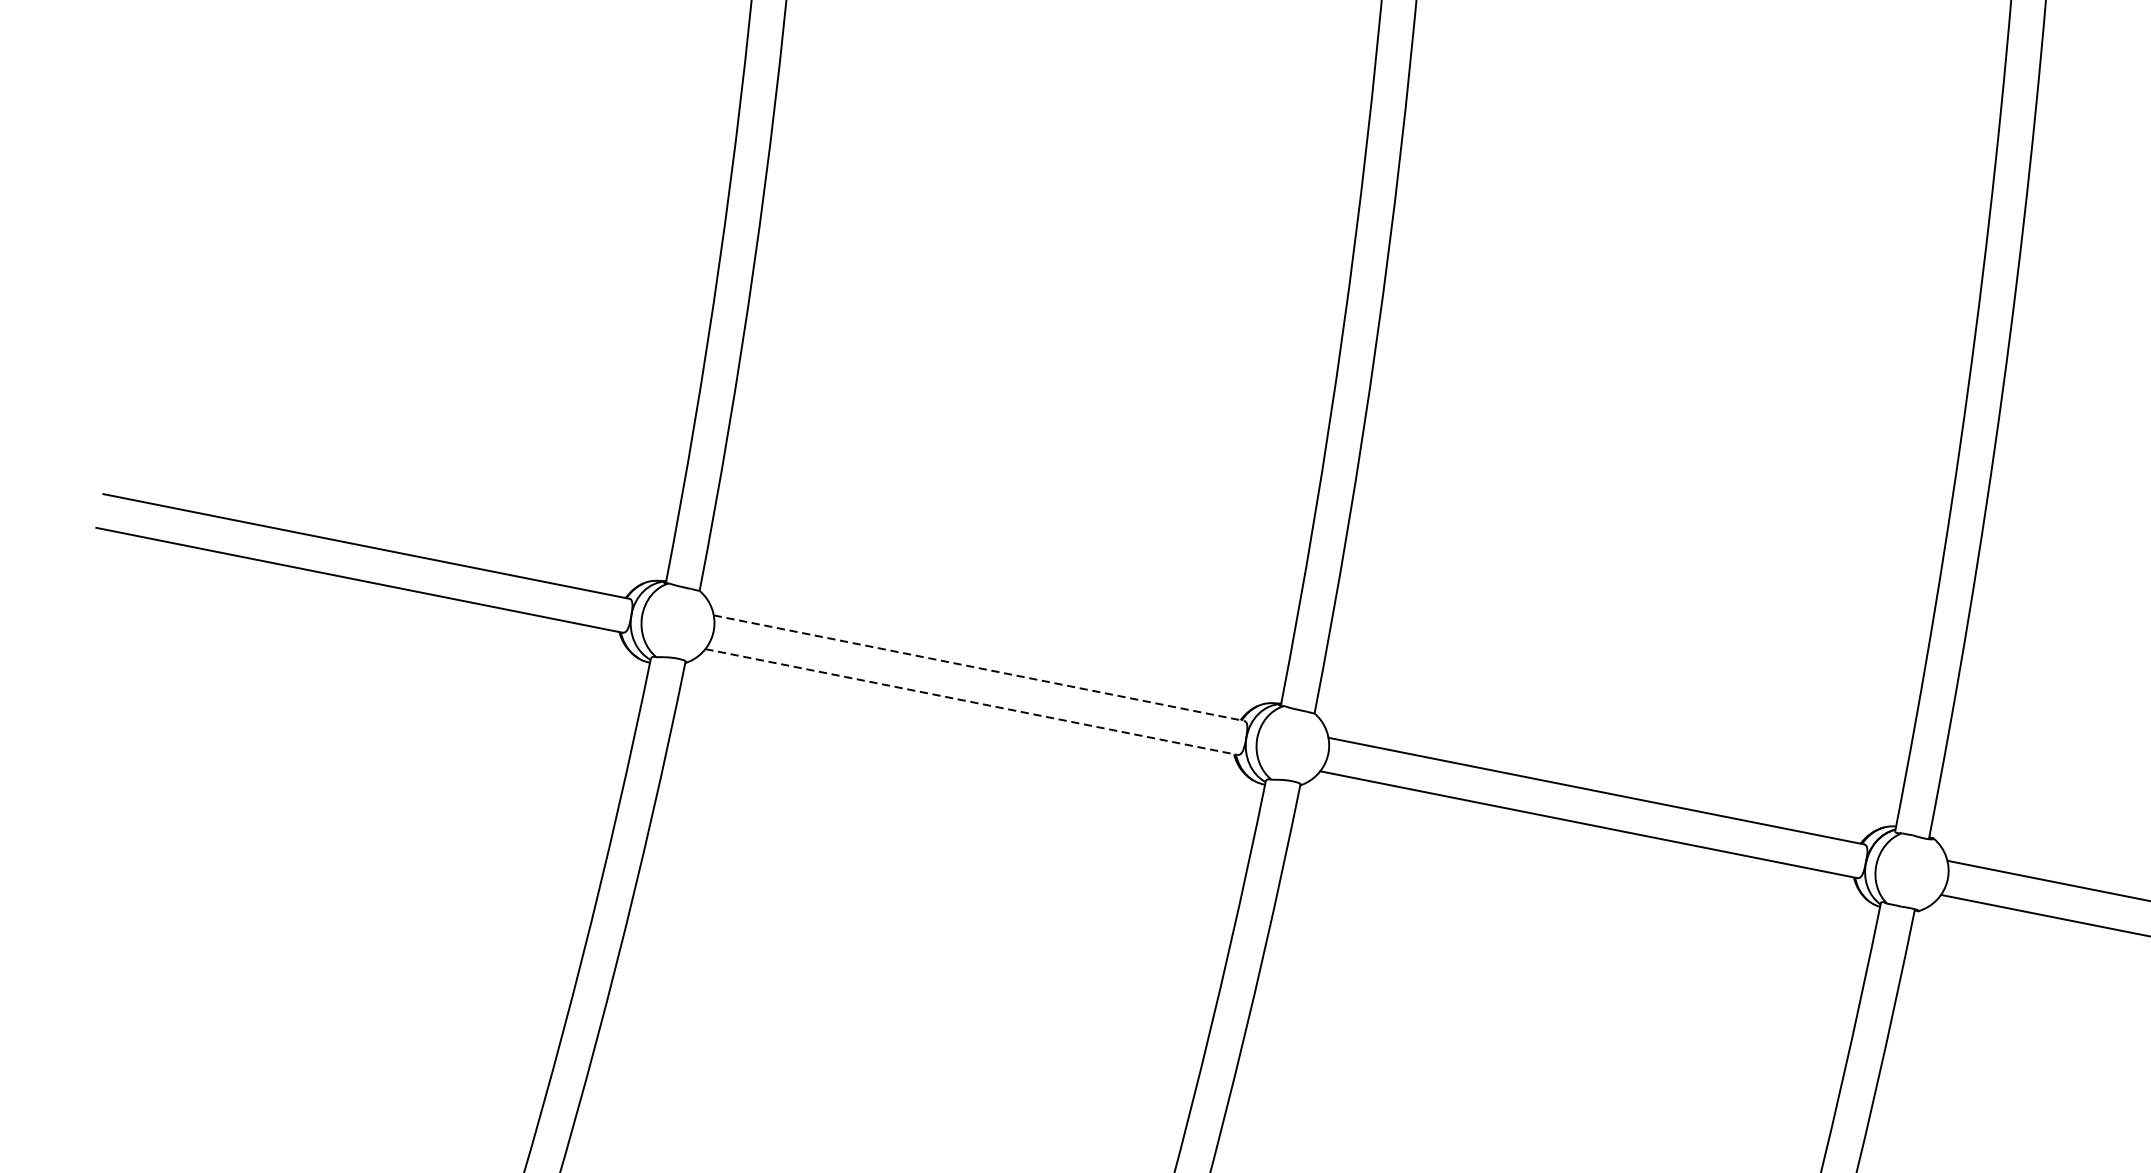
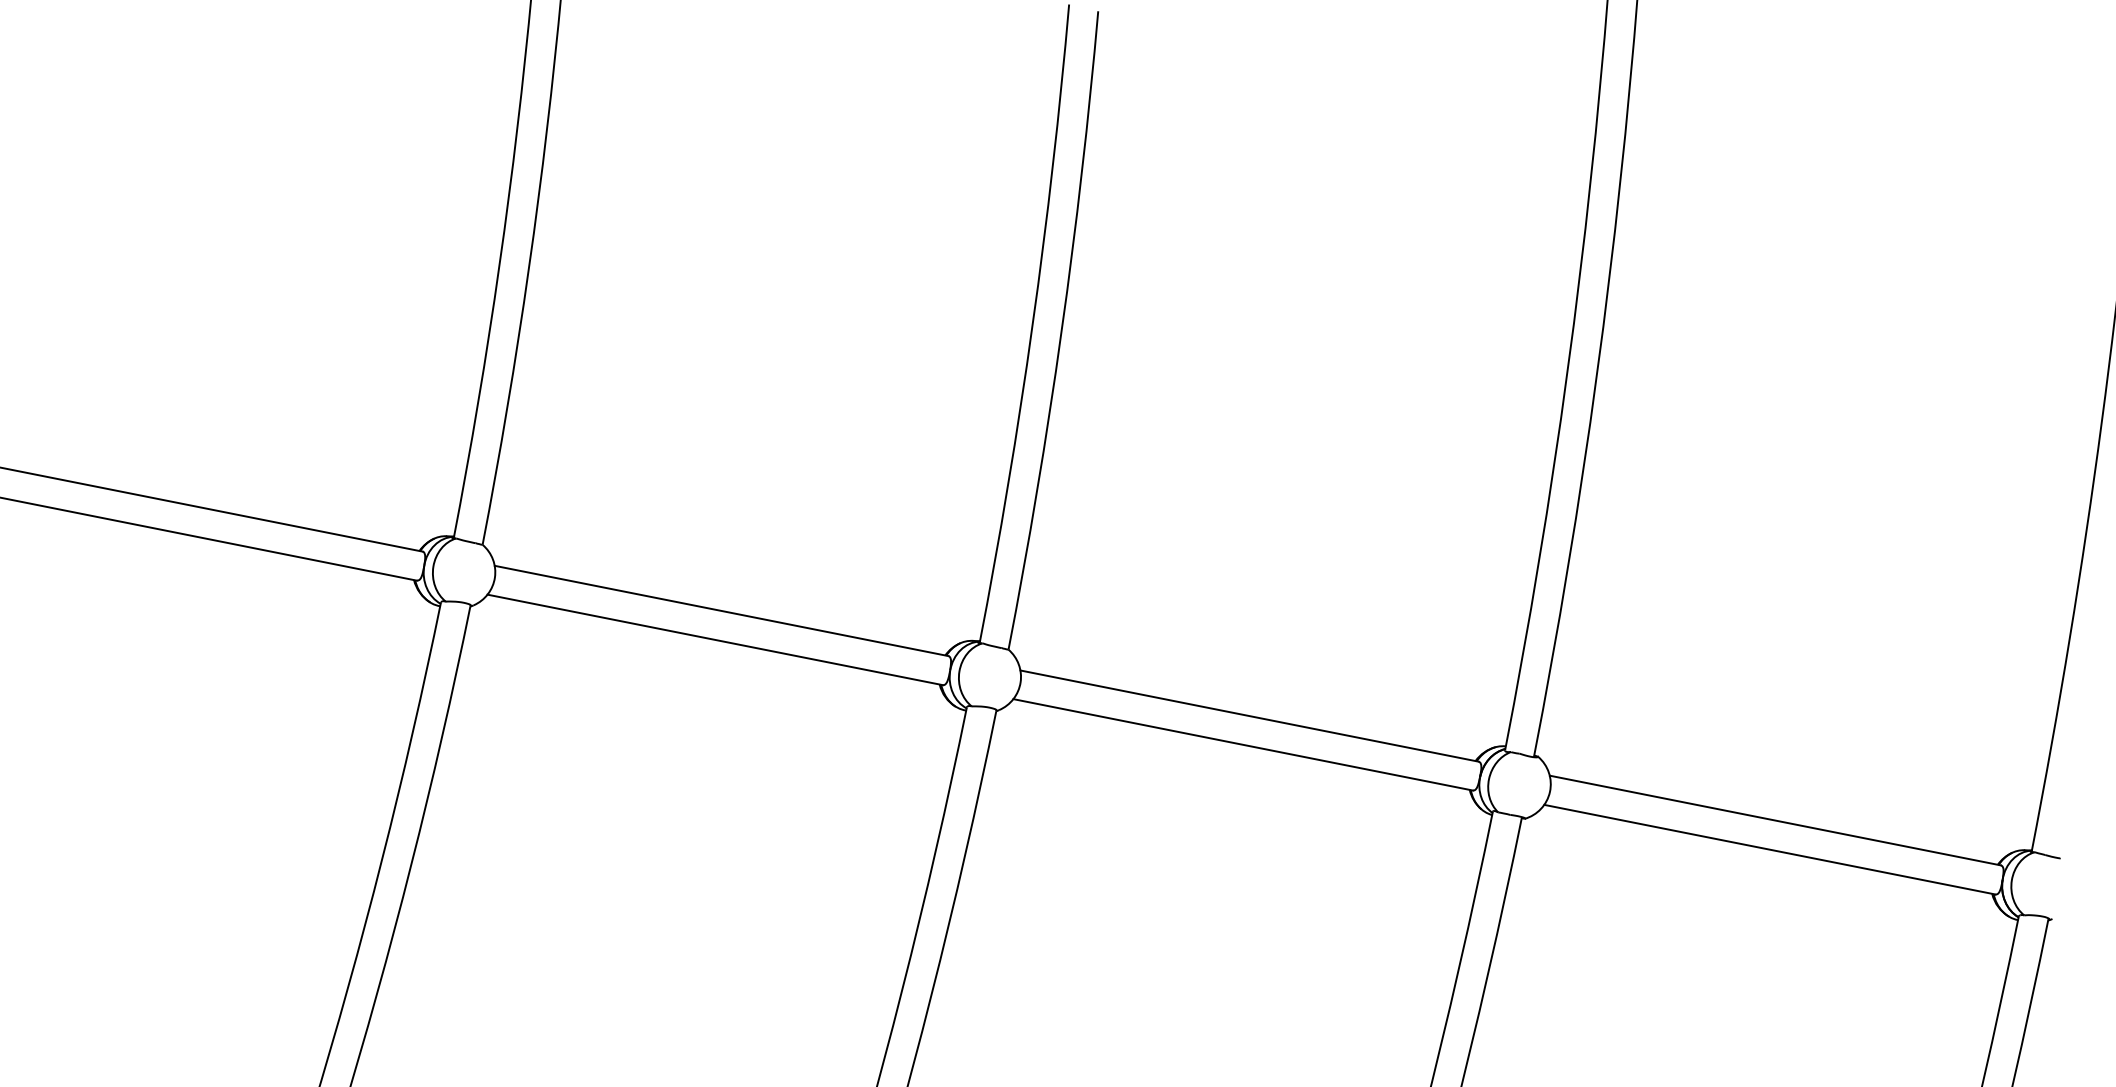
line: (980, 668) -> (722, 611), dashed -> solid
line: (971, 701) -> (715, 639), dashed -> solid

